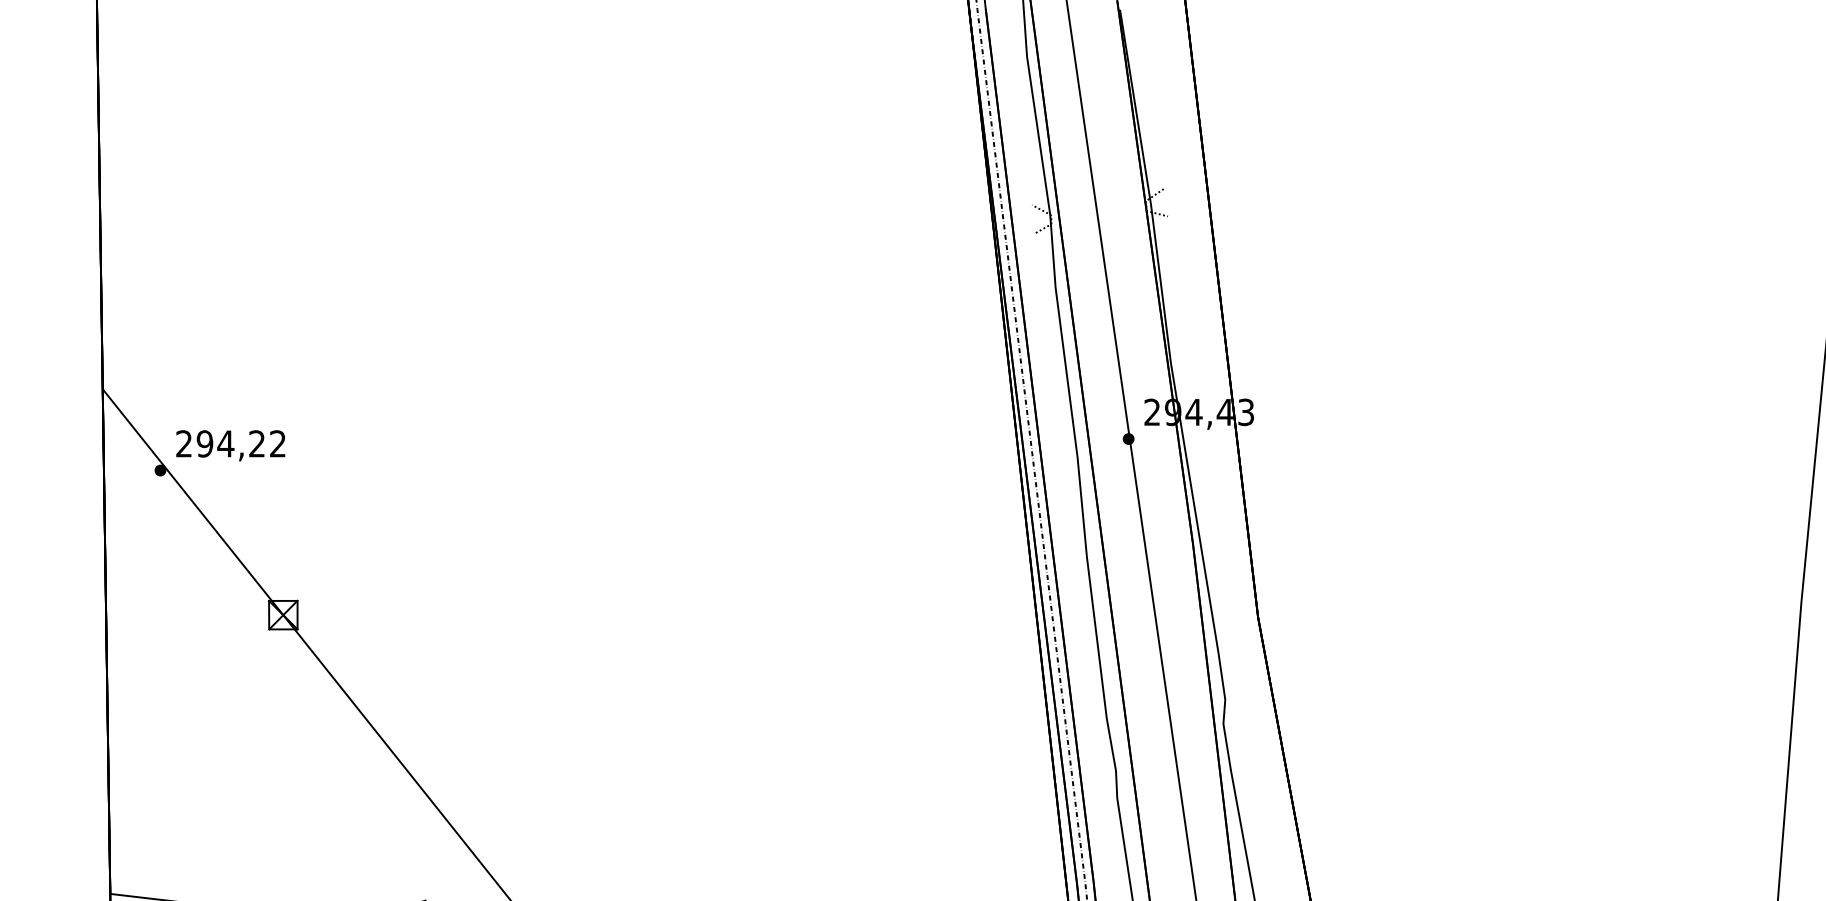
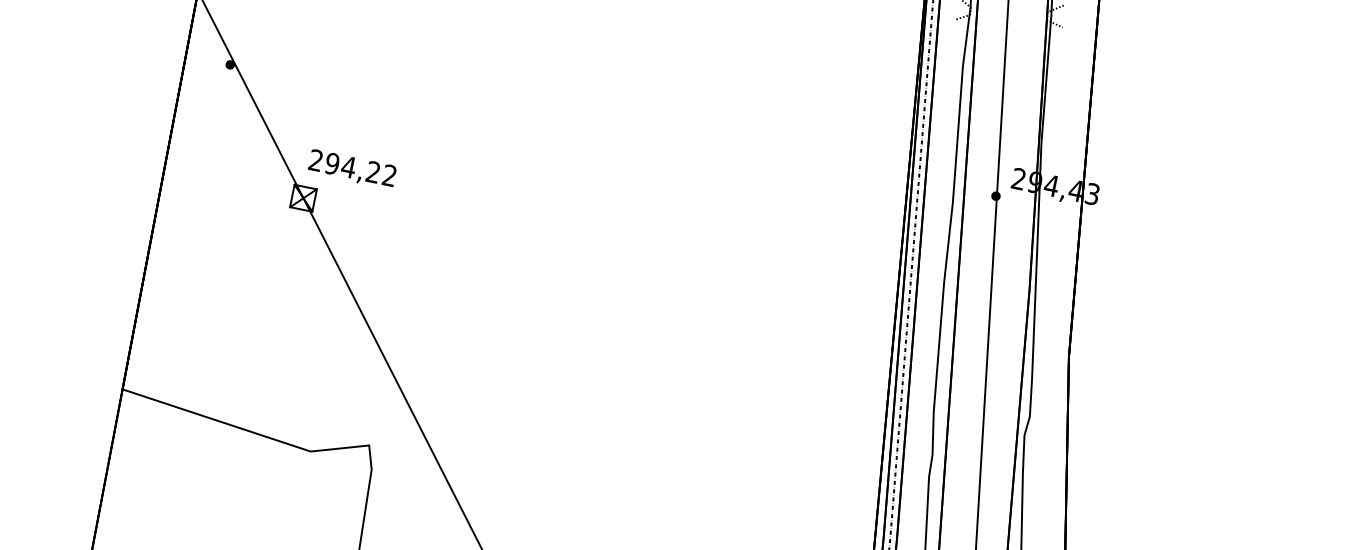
text: (230, 445) -> (352, 169), moved

